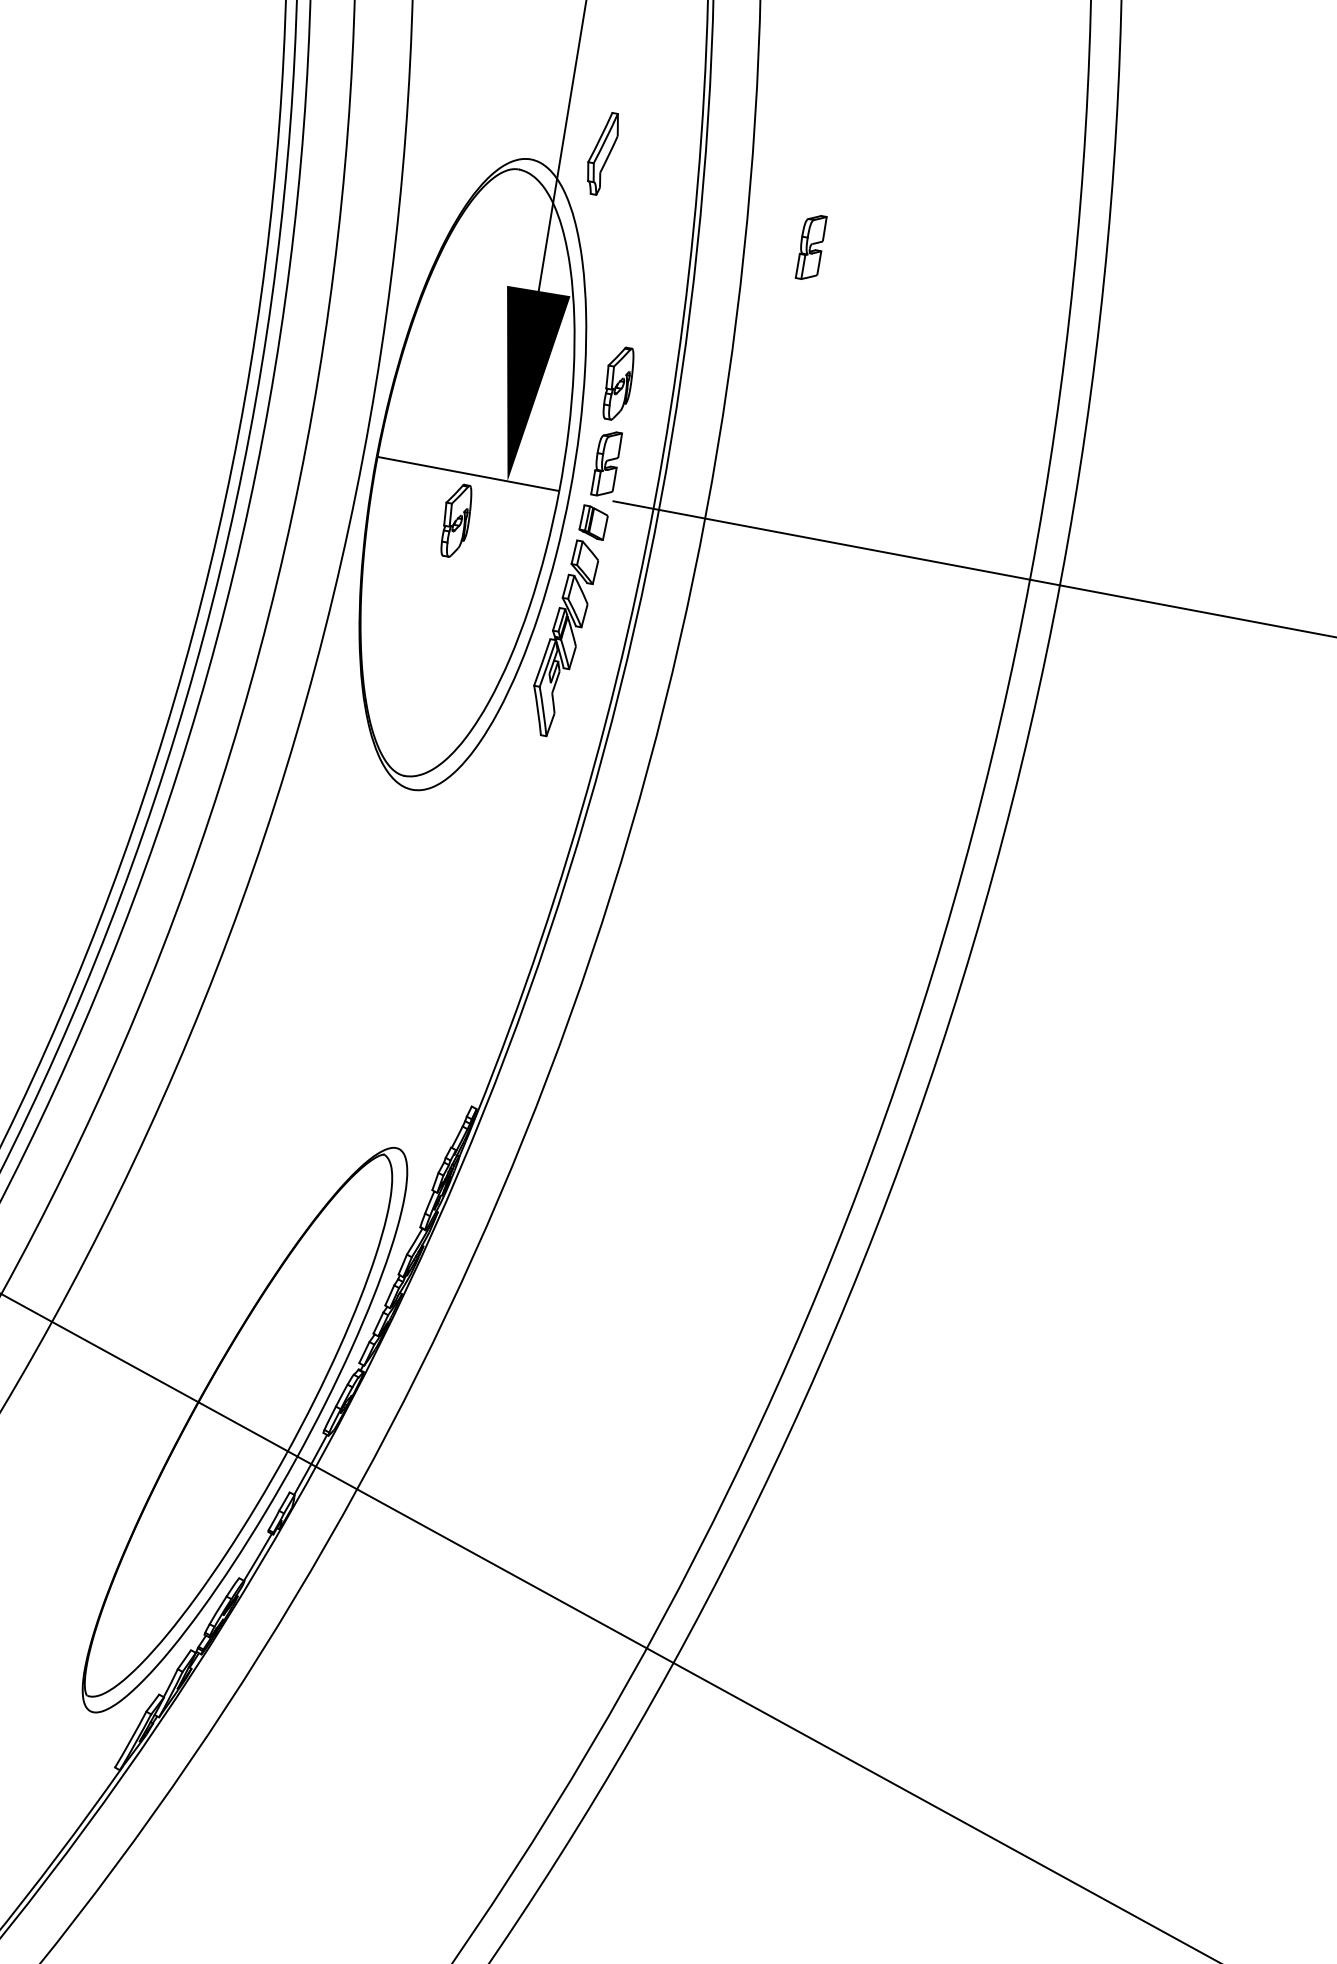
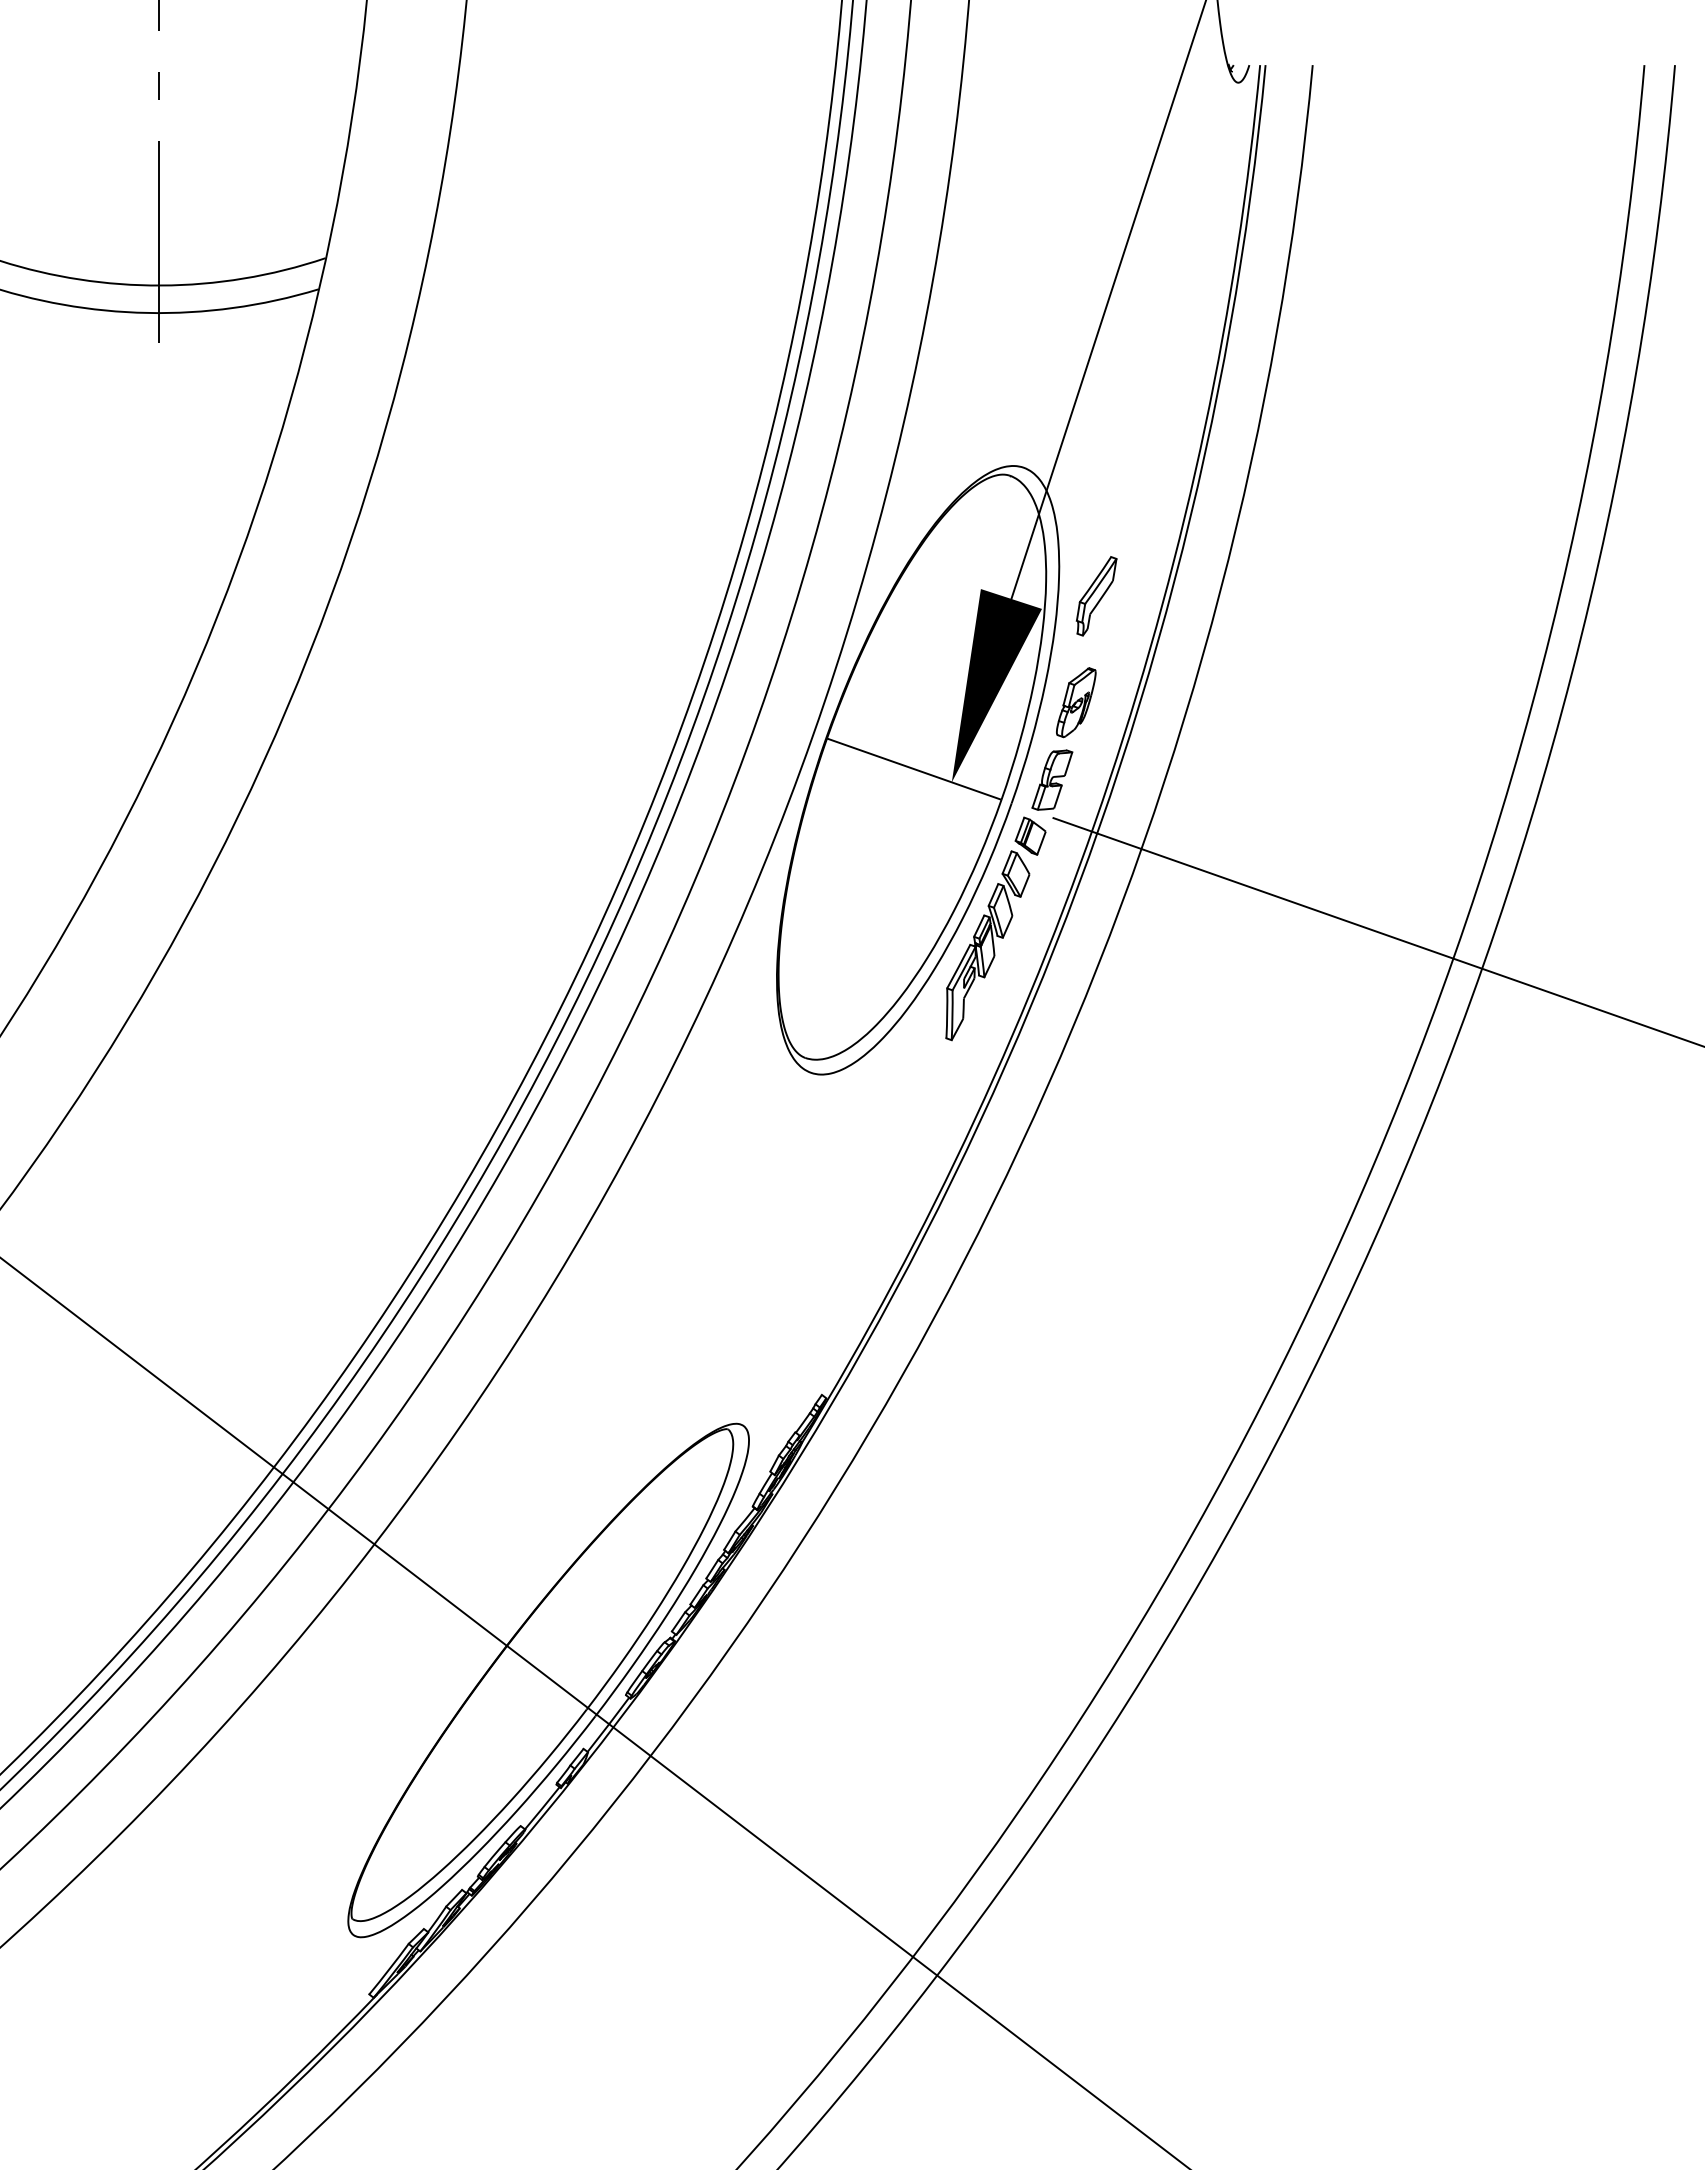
part: (603, 154) -> (1096, 596), moved
part: (811, 246) -> (1287, 596), removed
part: (456, 520) -> (895, 813), removed

